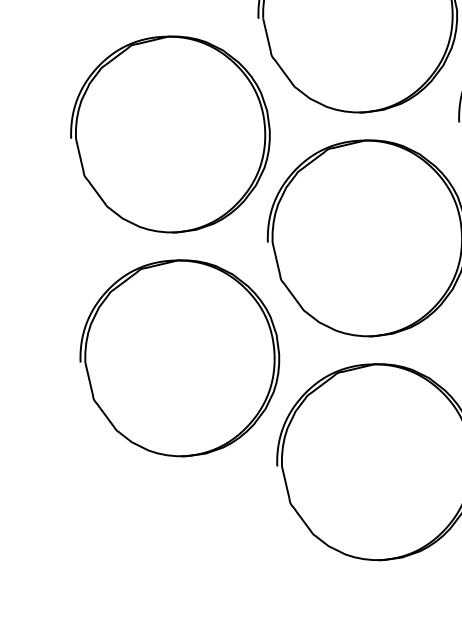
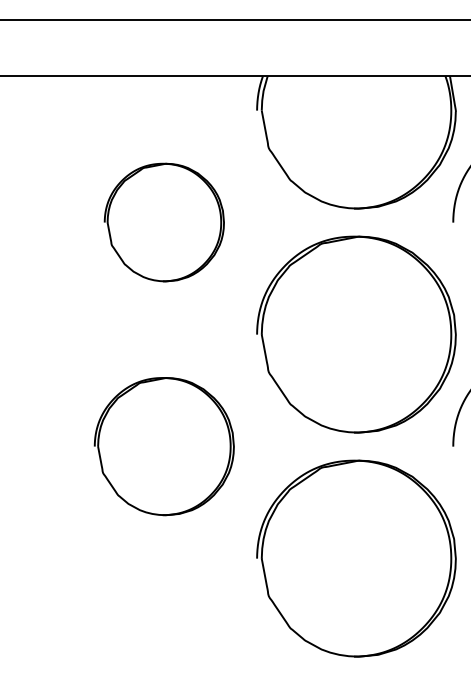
part: (170, 134) -> (164, 222), size x0.6
part: (180, 358) -> (164, 446), size x0.7

